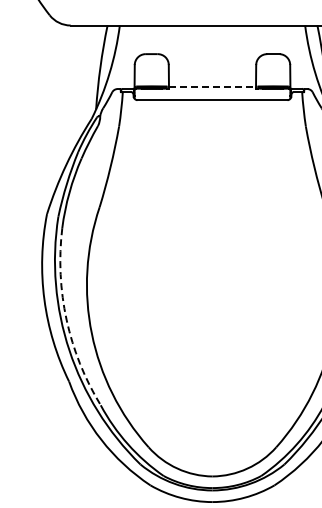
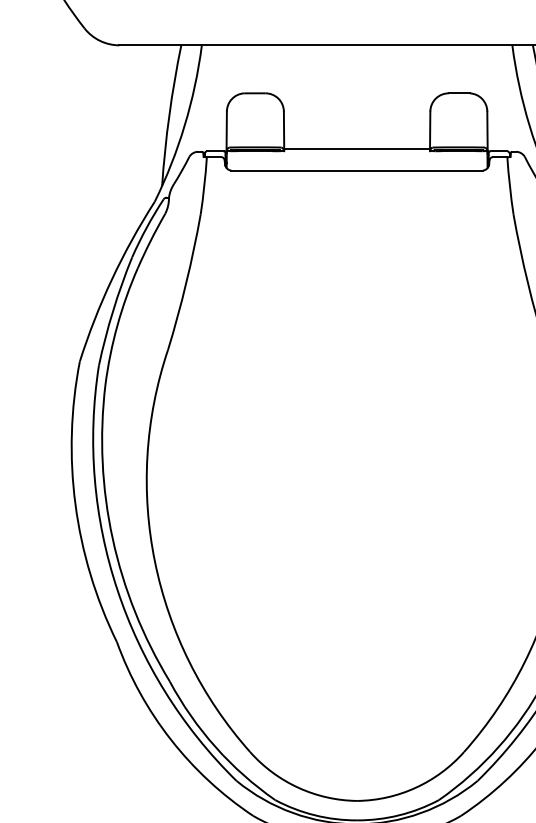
line: (212, 87) -> (357, 149), dashed -> solid
arc: (66, 319) -> (112, 537), dashed -> solid

